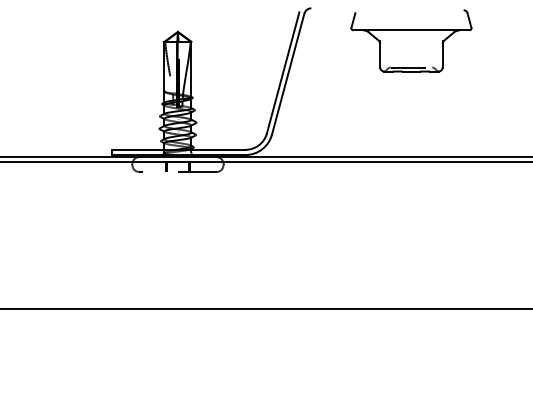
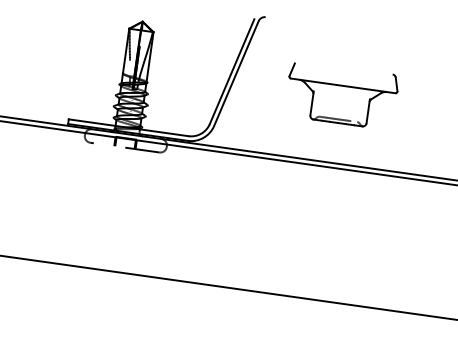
part: (411, 40) -> (341, 95), moved

